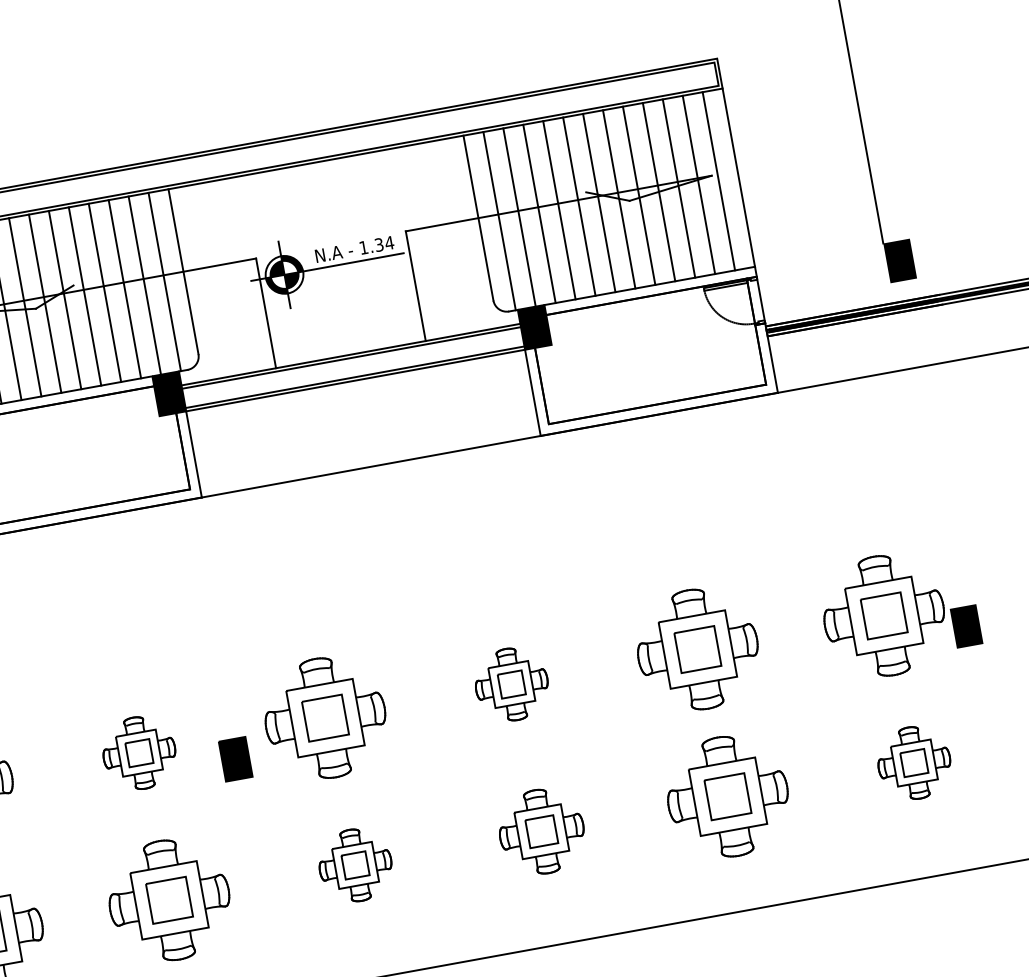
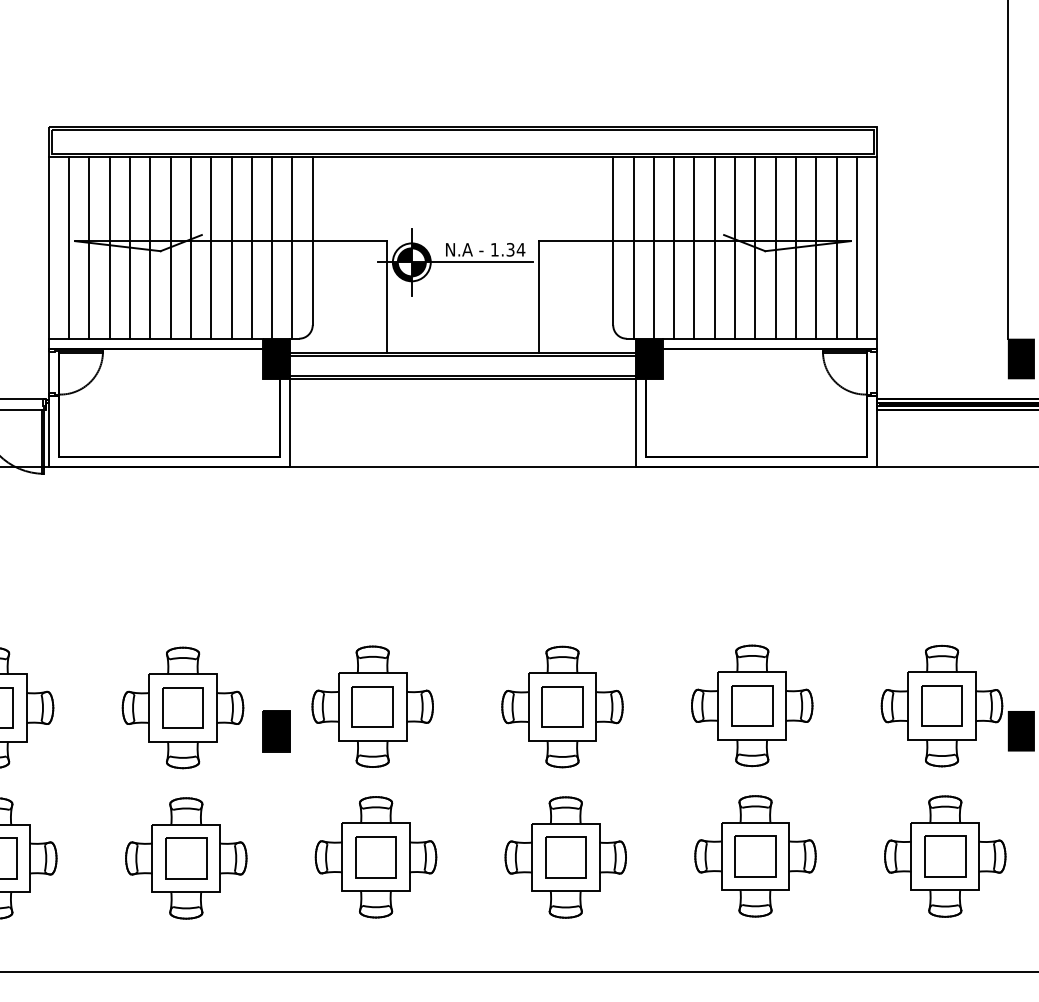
part: (511, 684) -> (562, 706), size x1.67
part: (138, 752) -> (182, 707), size x1.67
part: (914, 762) -> (945, 856), size x1.67
part: (541, 831) -> (565, 857), size x1.43
part: (355, 865) -> (375, 857), size x1.67

